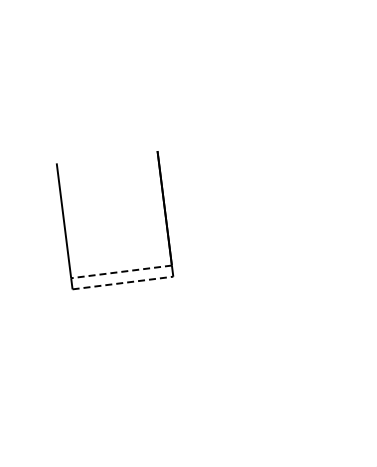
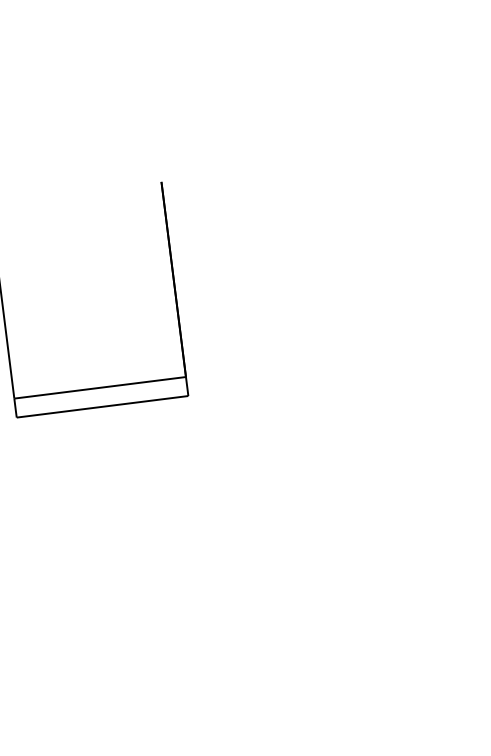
line: (121, 271) -> (100, 387), dashed -> solid
line: (122, 283) -> (101, 407), dashed -> solid

